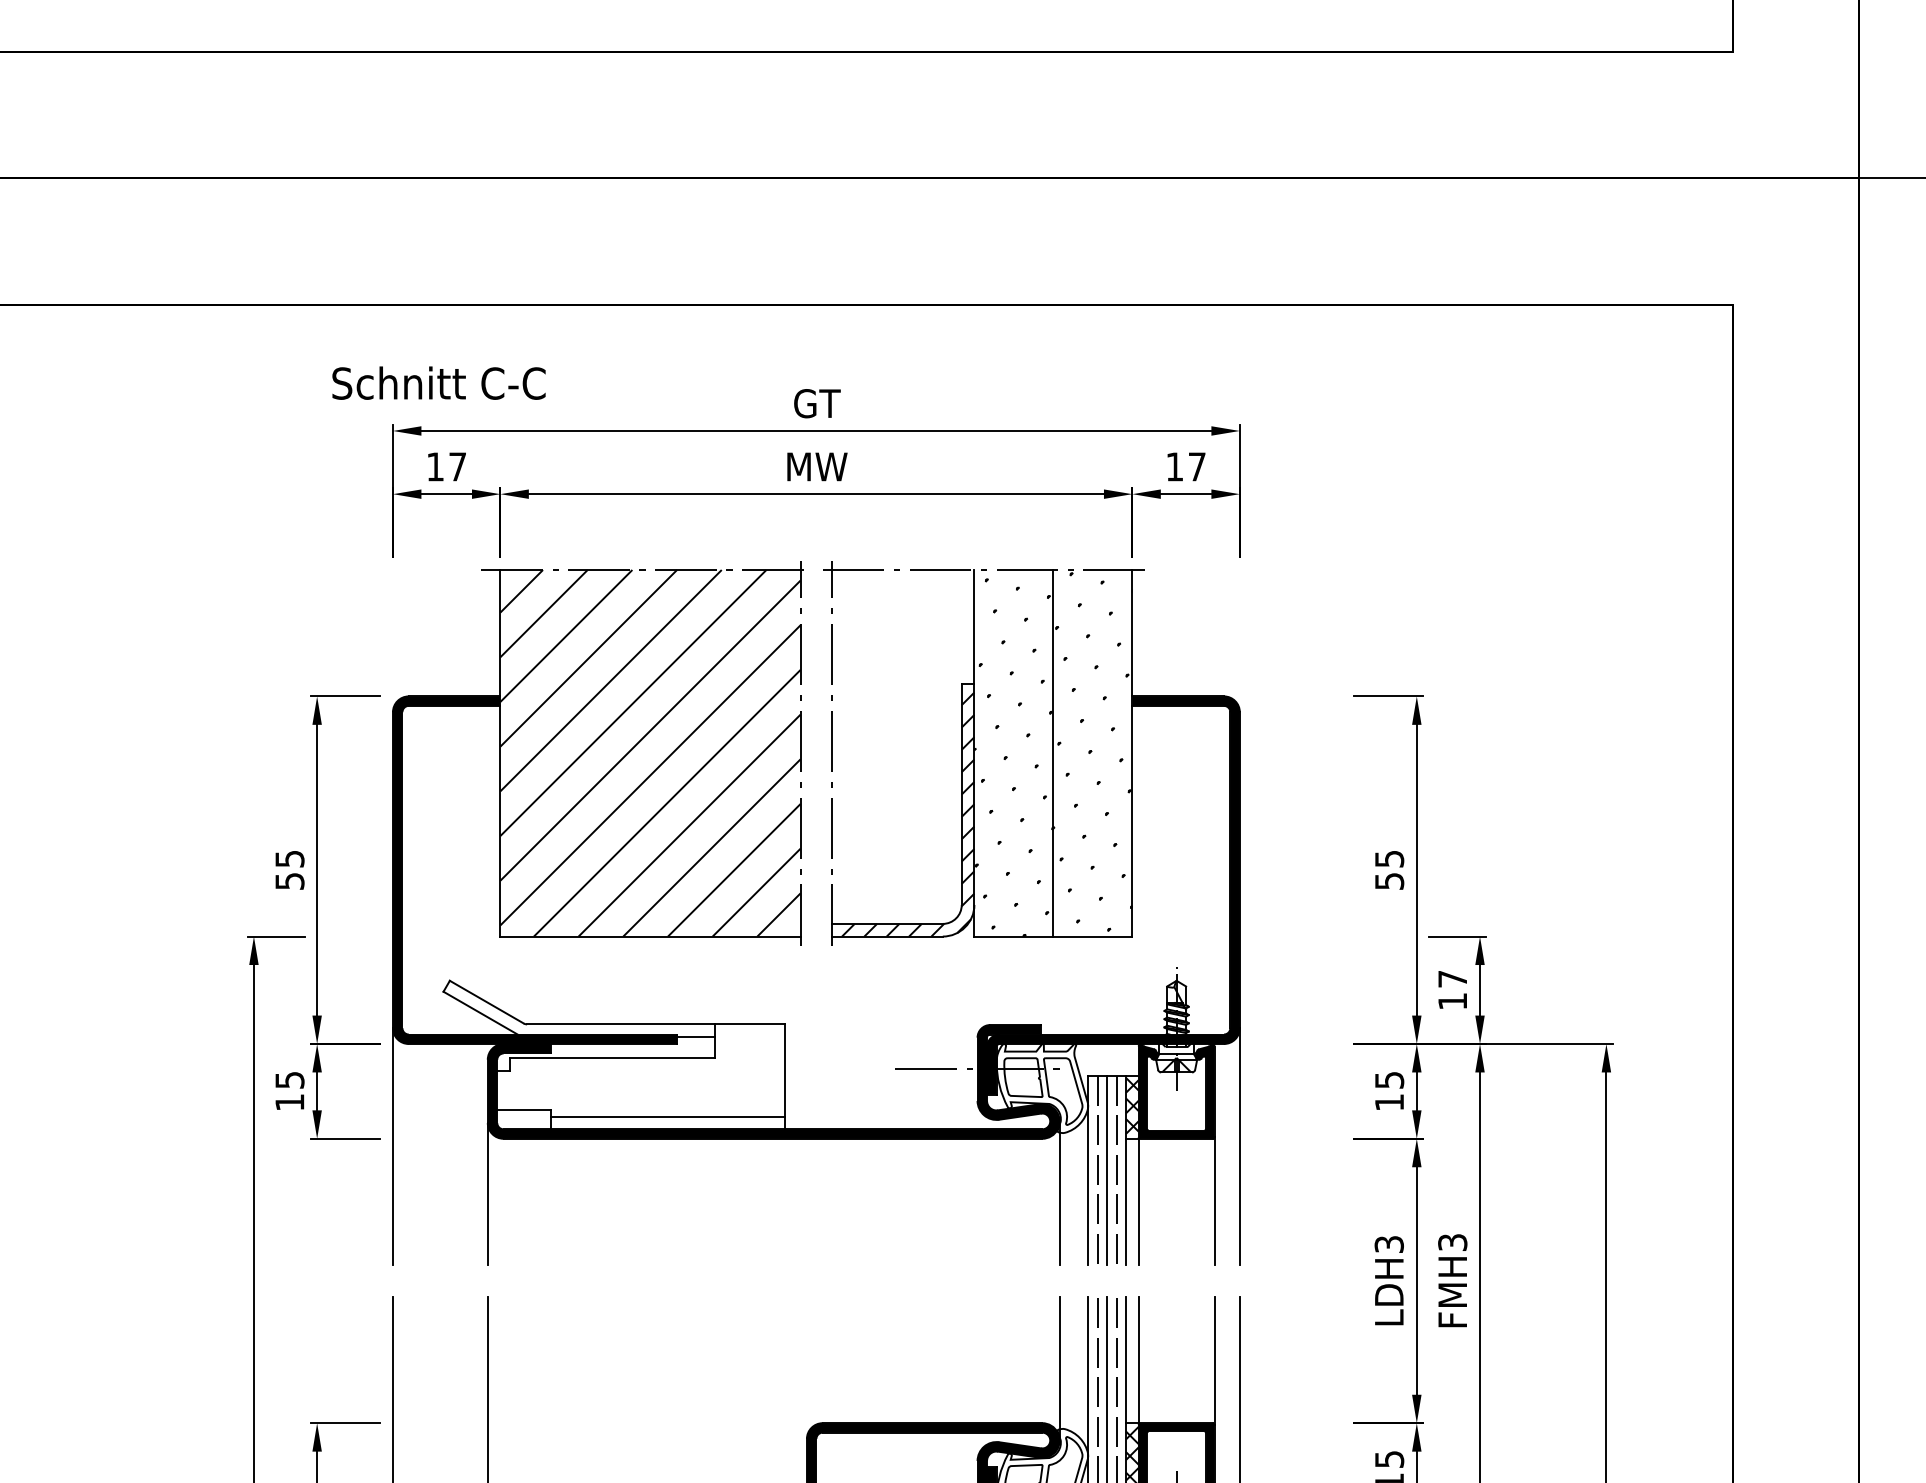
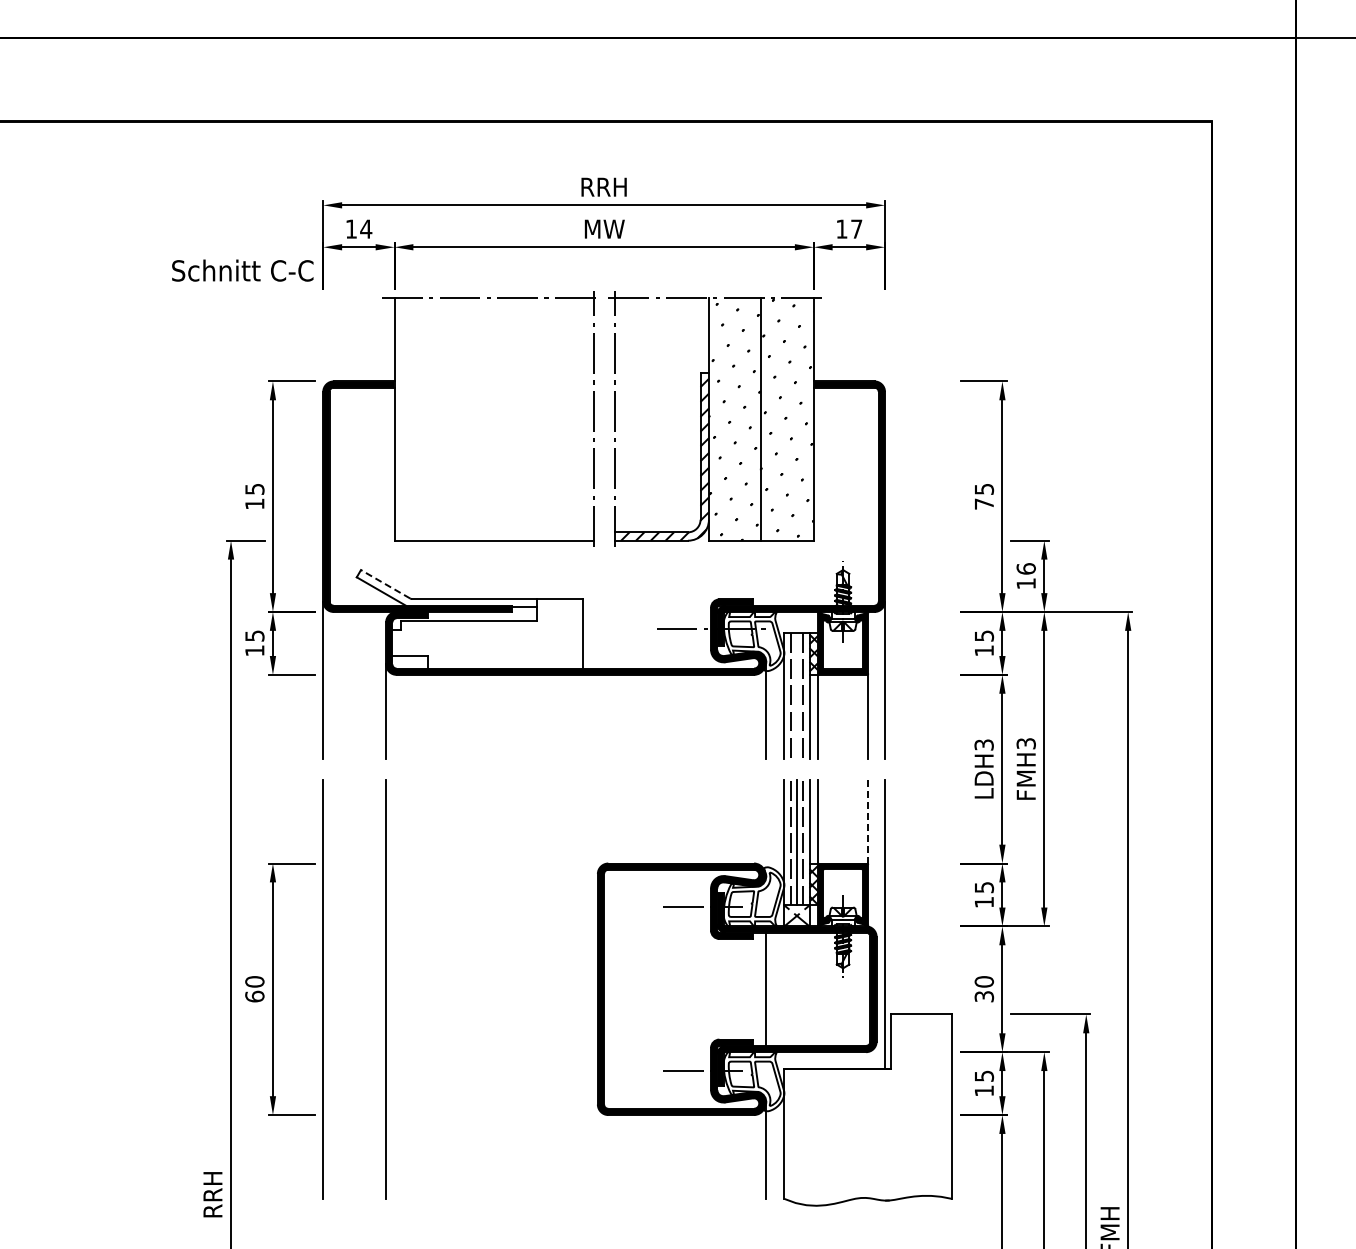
text: (438, 382) -> (242, 270), moved
text: (815, 402) -> (603, 186), GT -> RRH
text: (458, 465) -> (366, 228), 17 -> 14
hatch: (649, 752) -> (493, 418), removed
text: (289, 880) -> (254, 503), 55 -> 15
text: (1389, 880) -> (984, 503), 55 -> 75
text: (1451, 978) -> (1025, 568), 17 -> 16
line: (486, 1002) -> (385, 584), solid -> dashed
line: (667, 1117) -> (505, 660), removed
line: (1106, 1169) -> (796, 695), removed
line: (1214, 1361) -> (868, 822), solid -> dashed
line: (1059, 1368) -> (765, 827), removed

